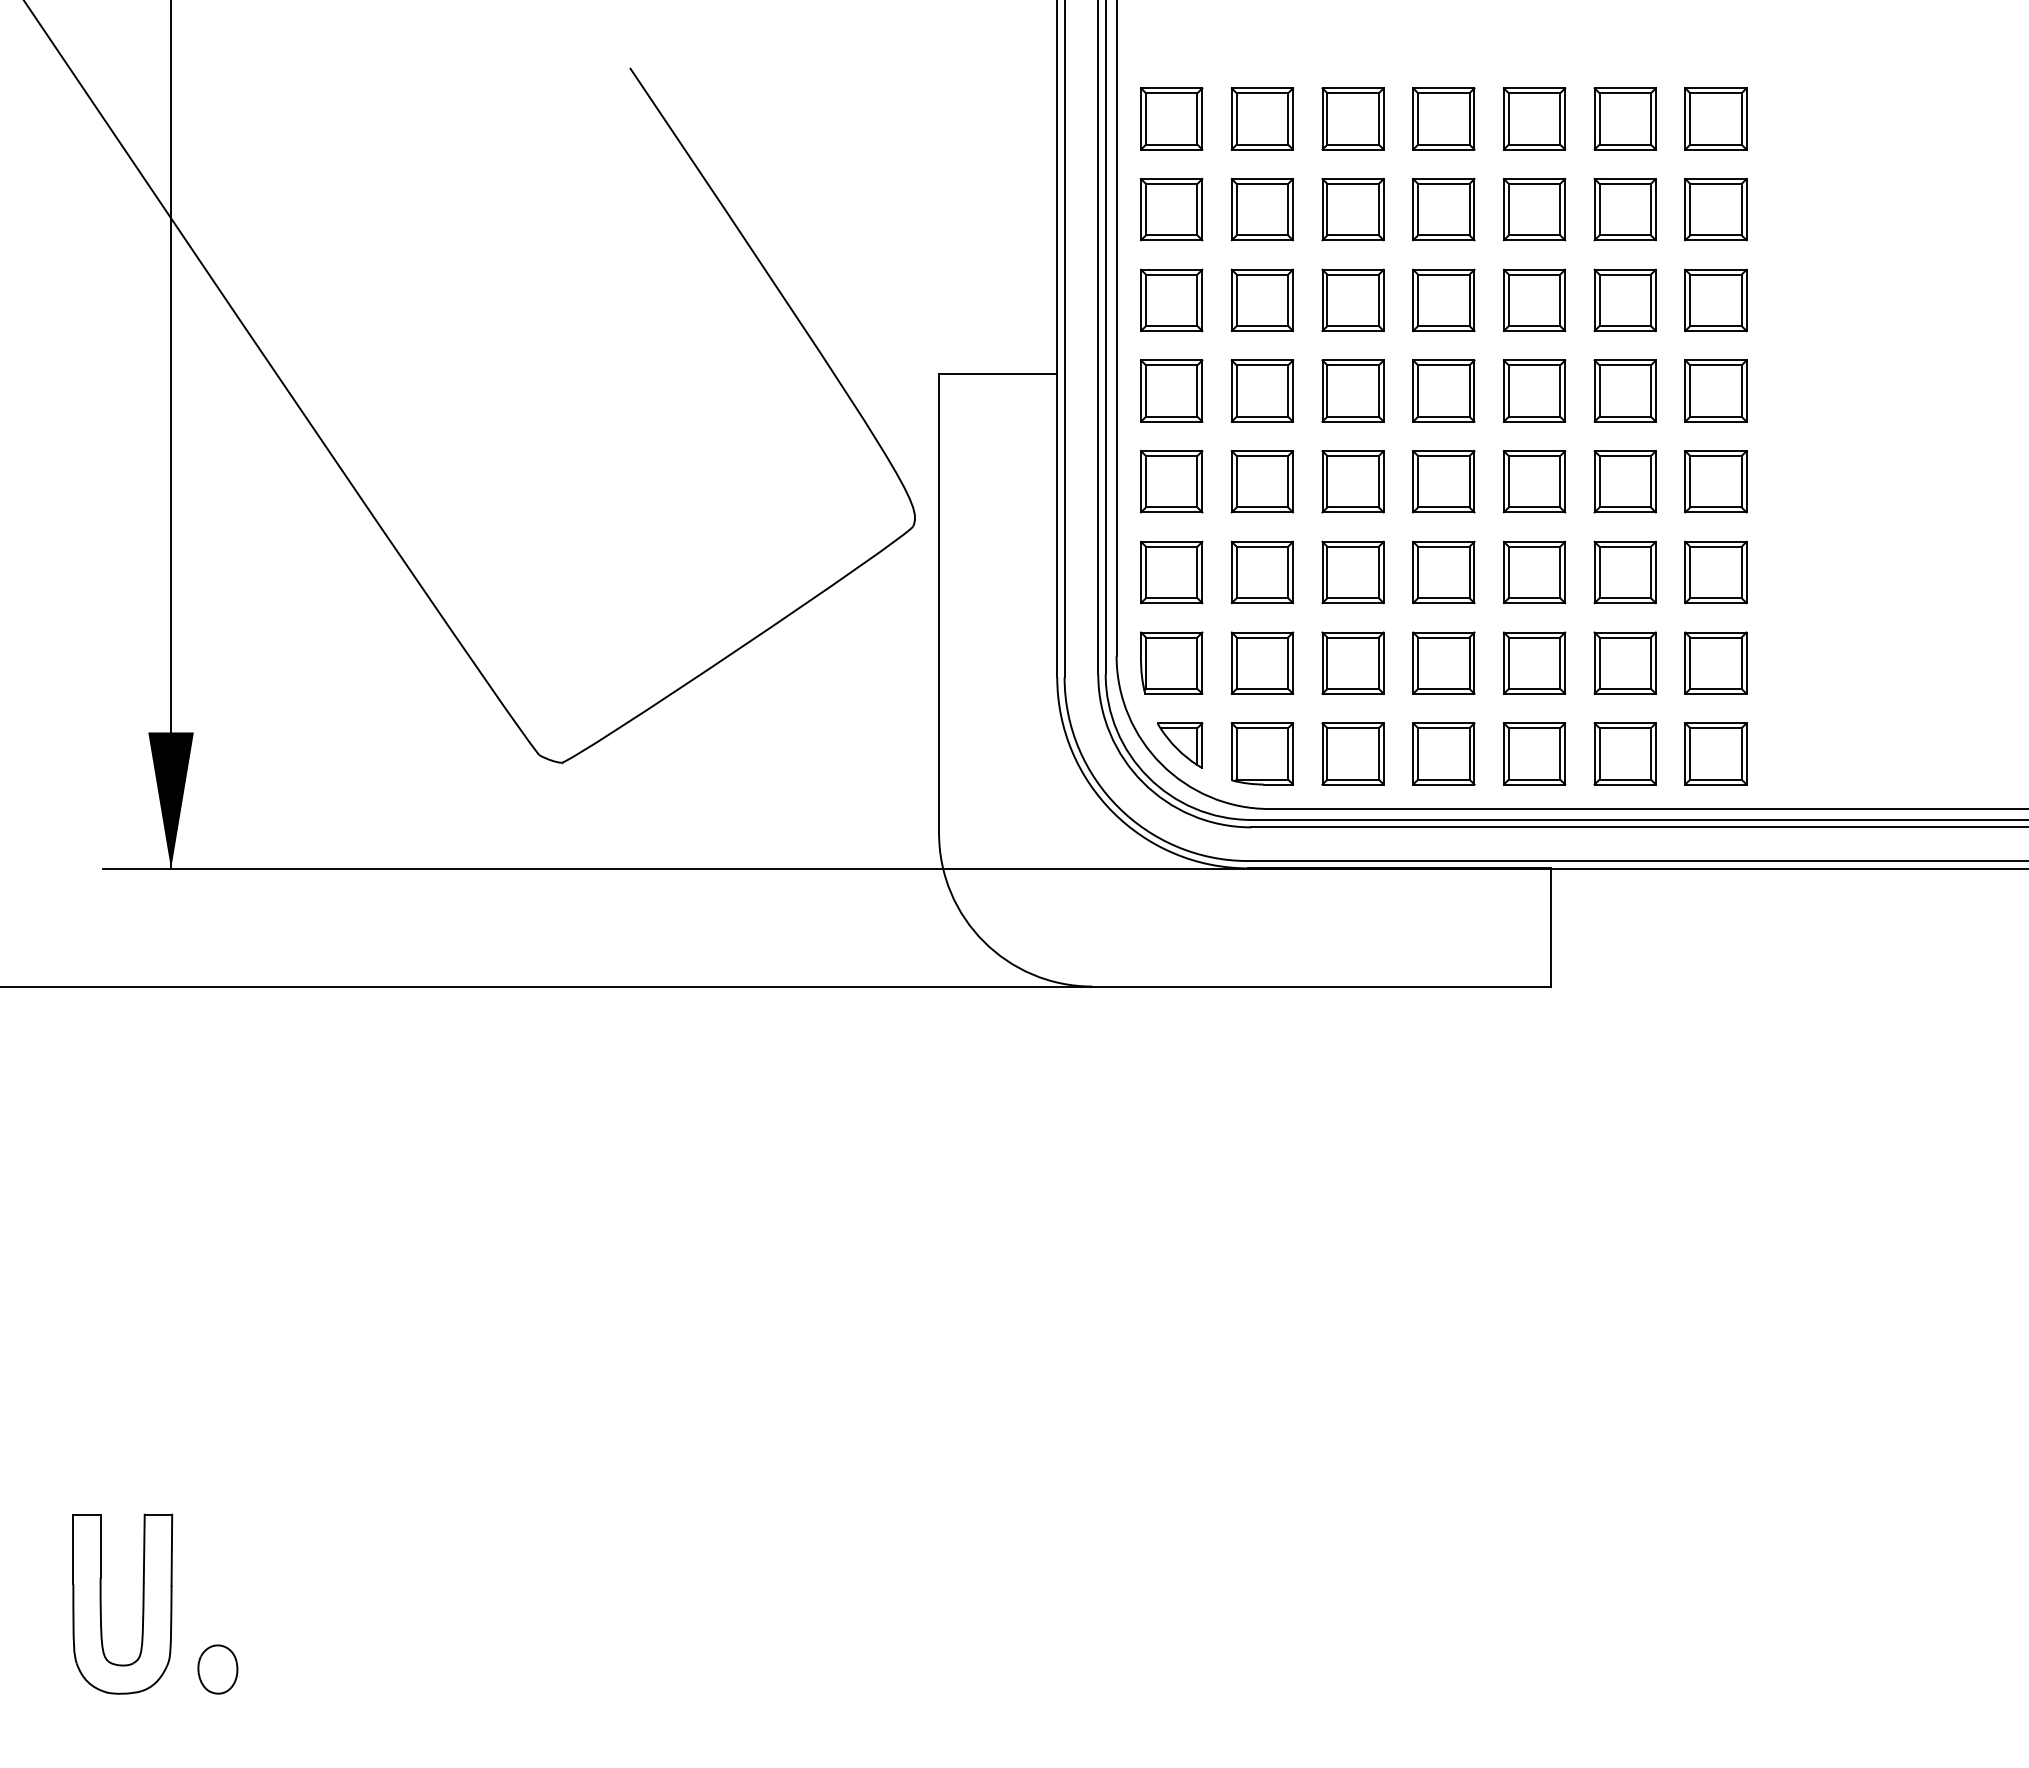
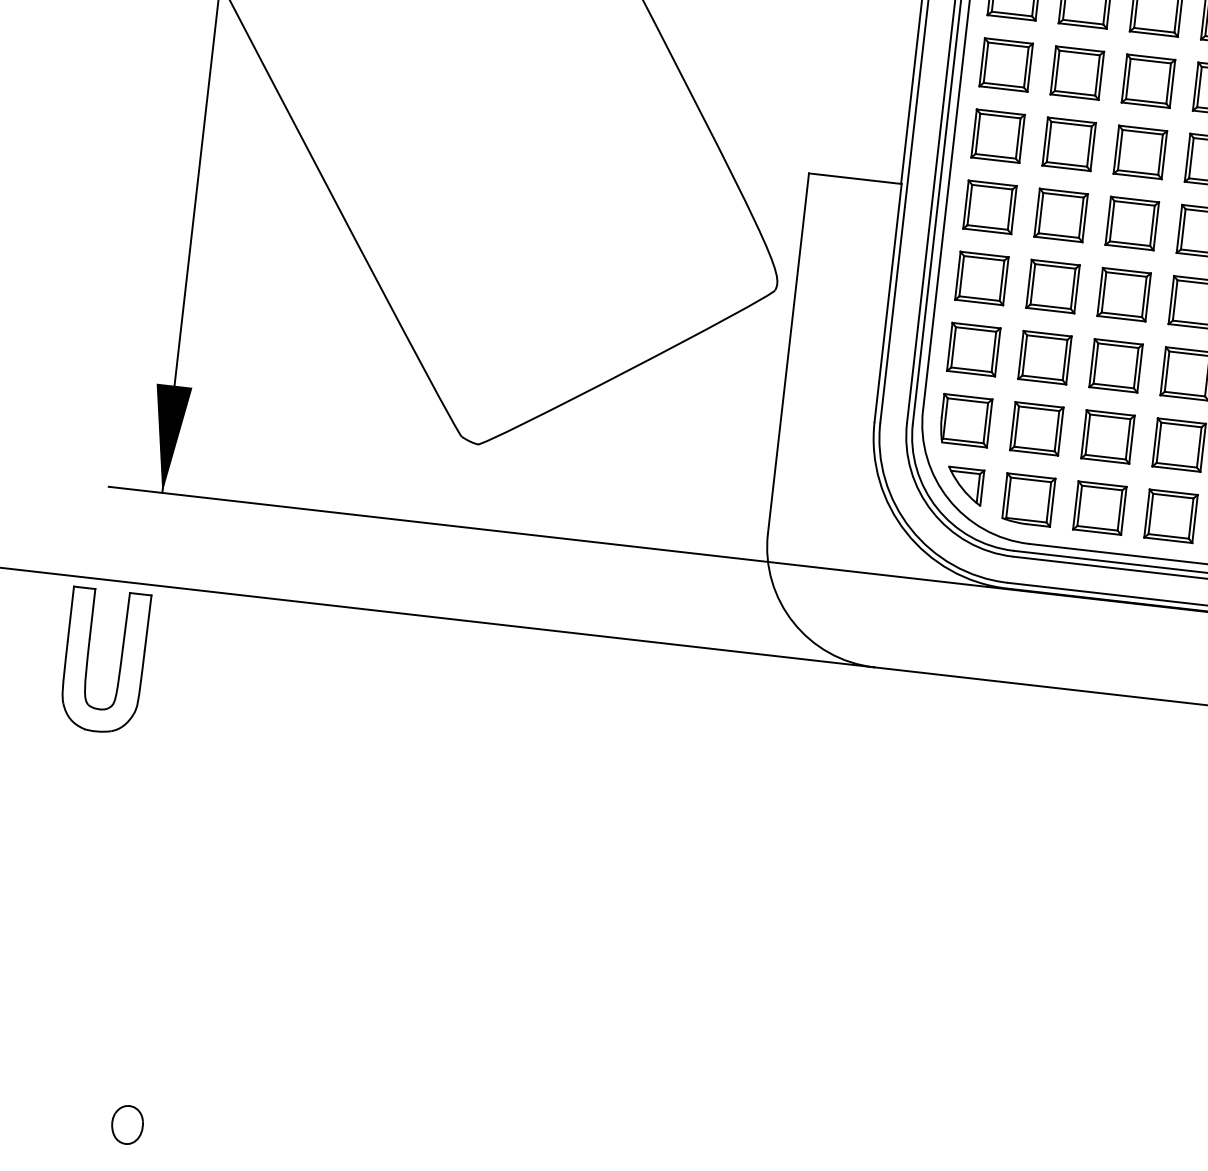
part: (142, 1603) -> (120, 662), moved

